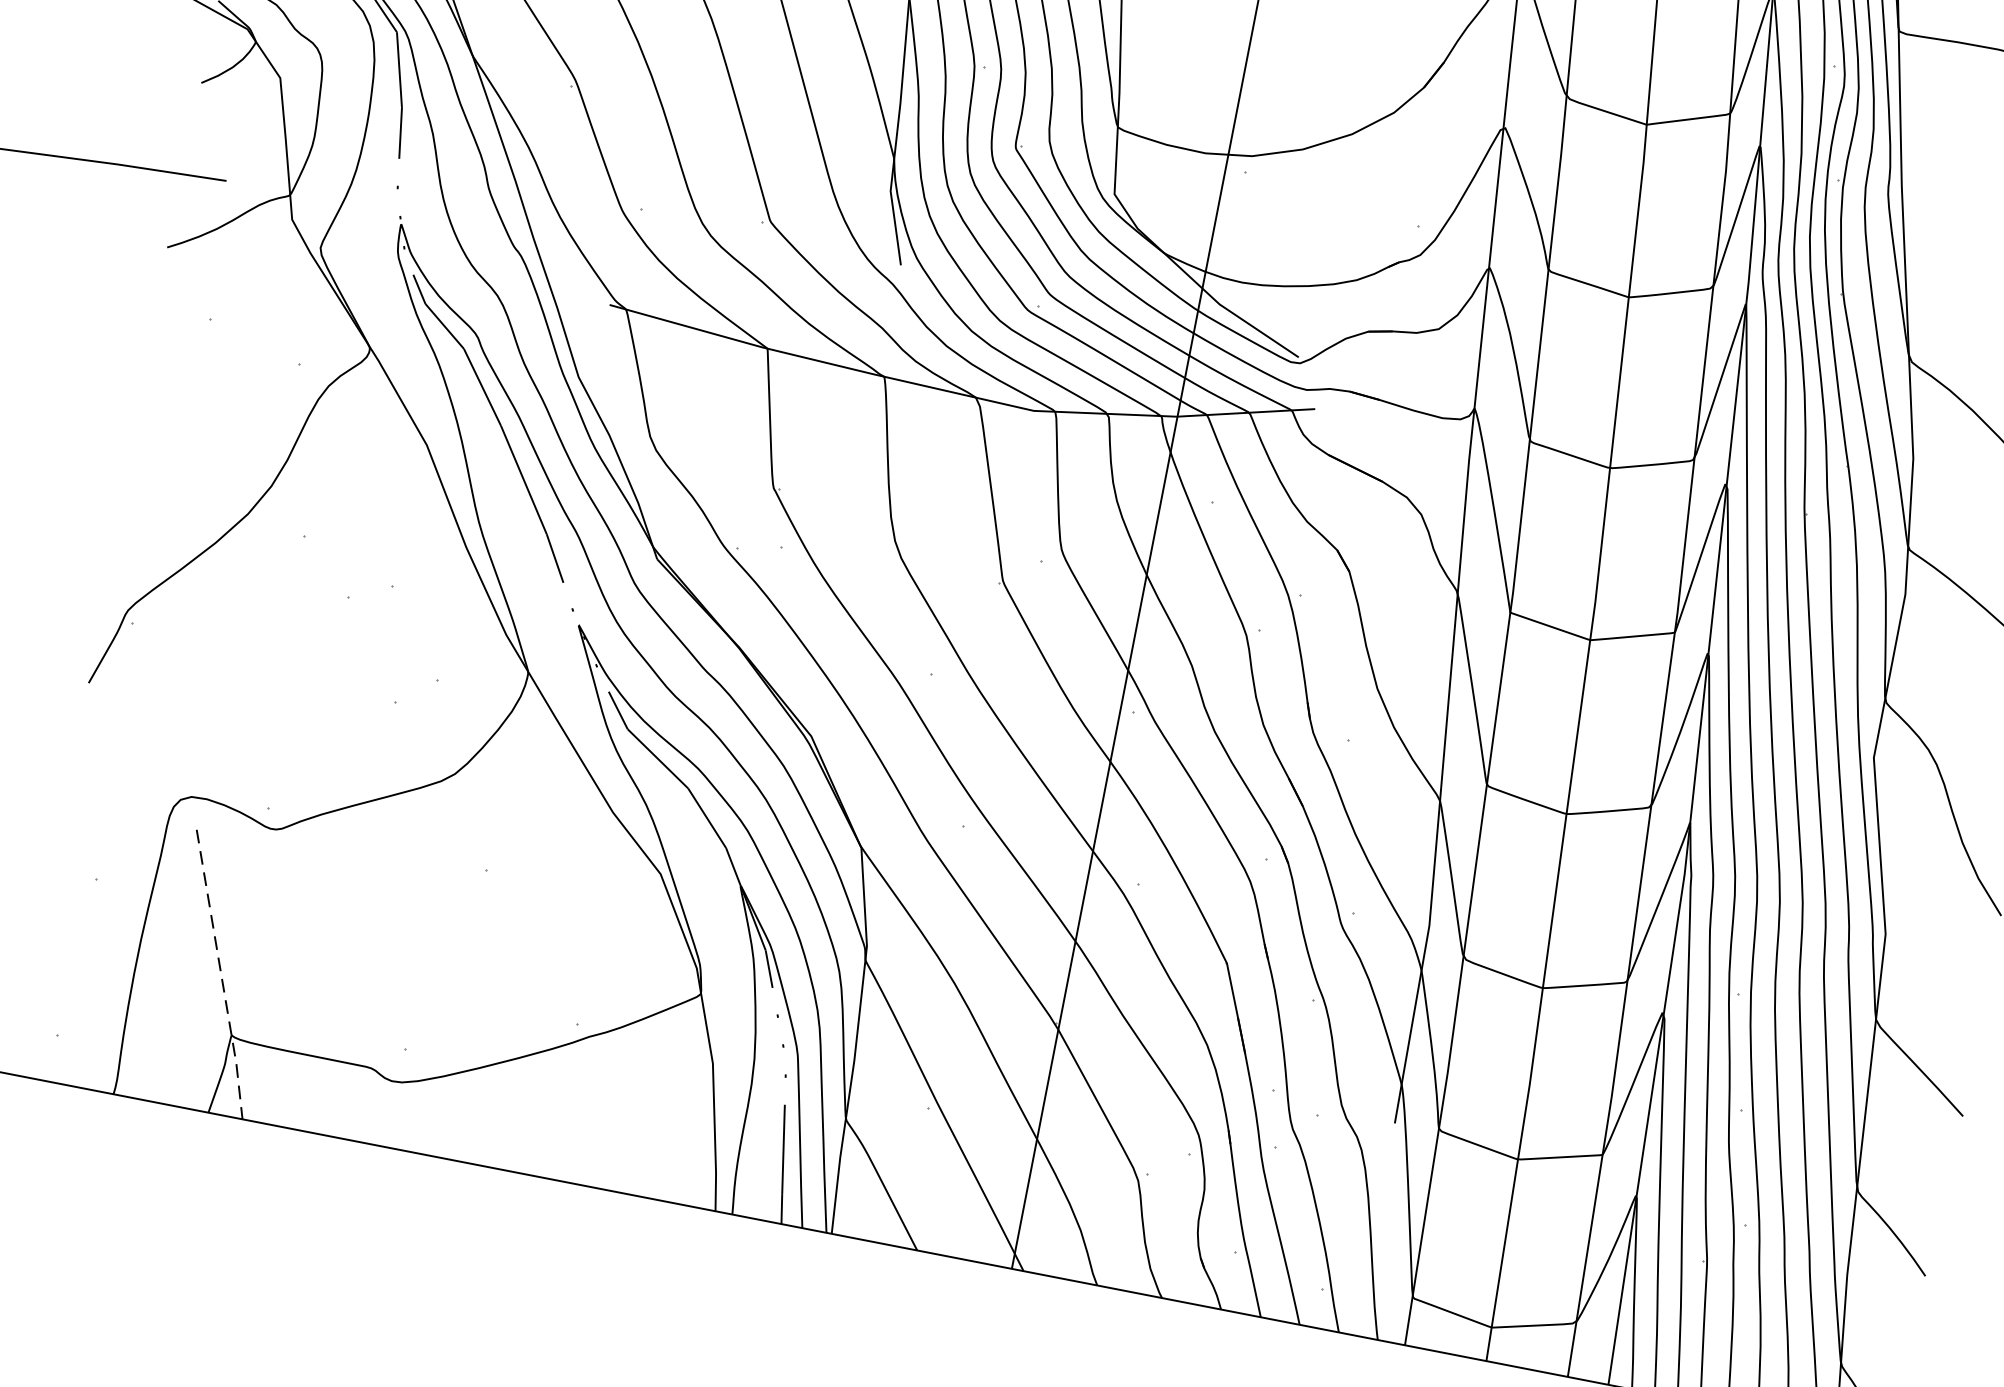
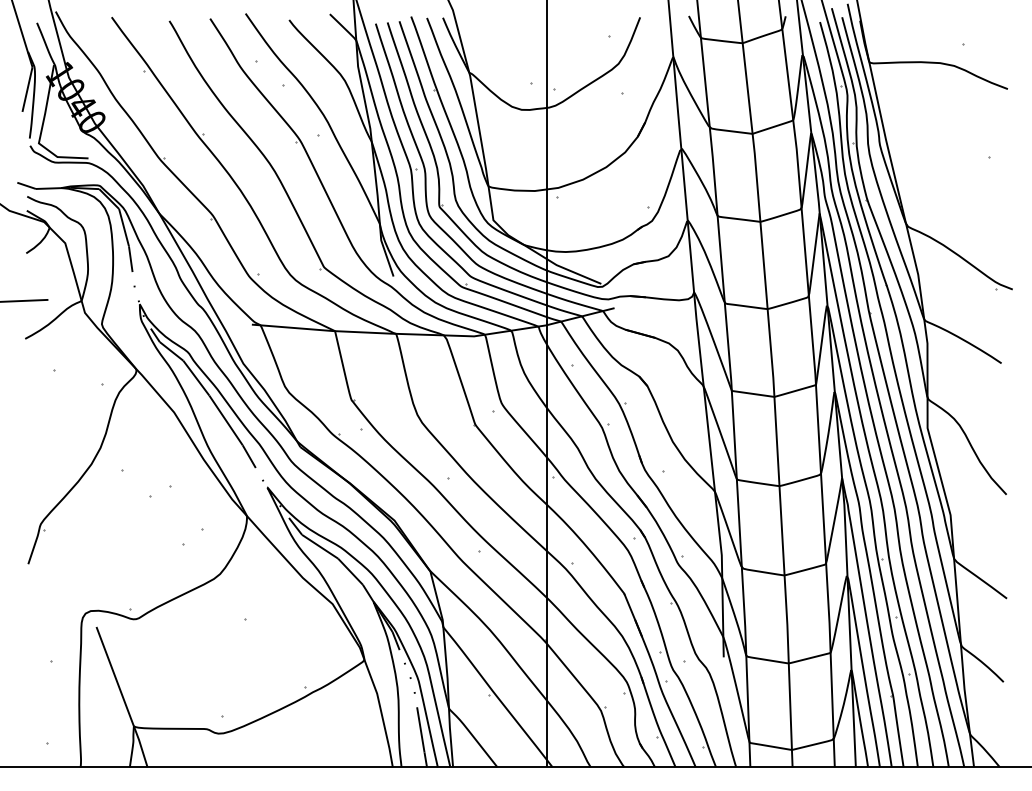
line: (222, 975) -> (123, 697), dashed -> solid

